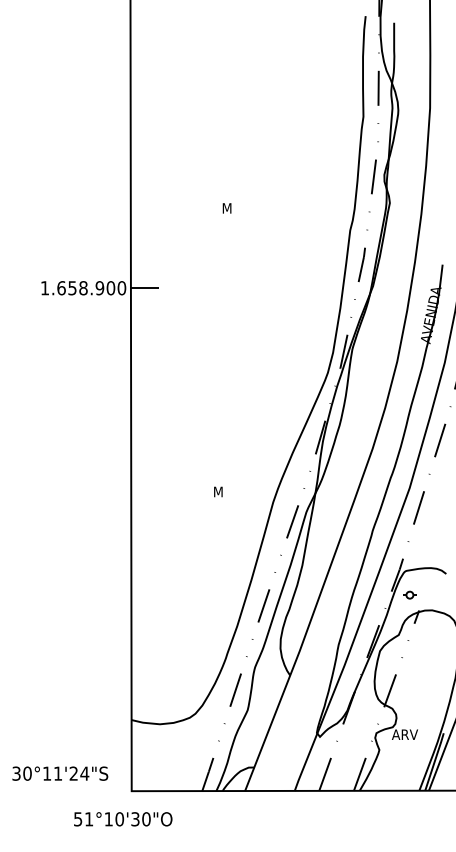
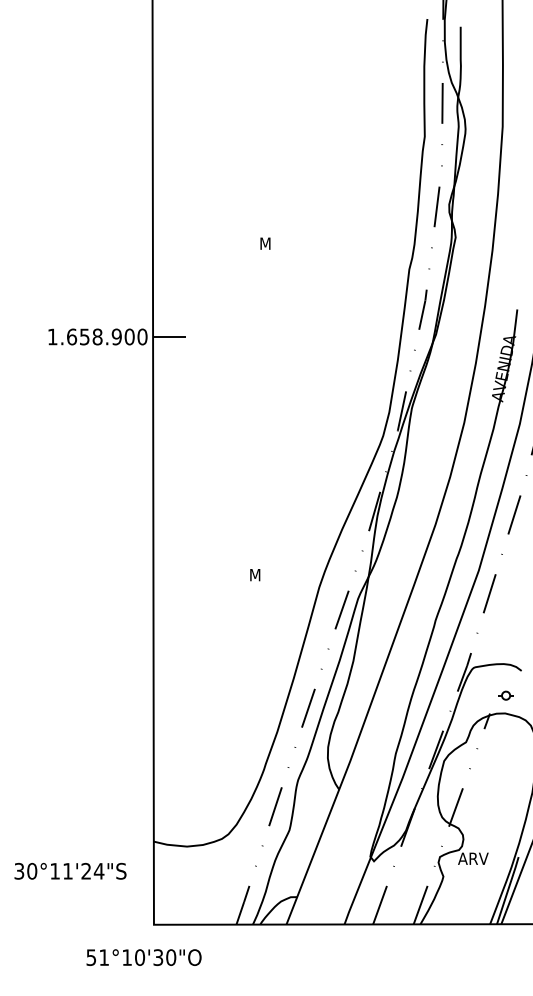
part: (409, 595) -> (505, 695), moved
text: (60, 772) -> (70, 870), moved

